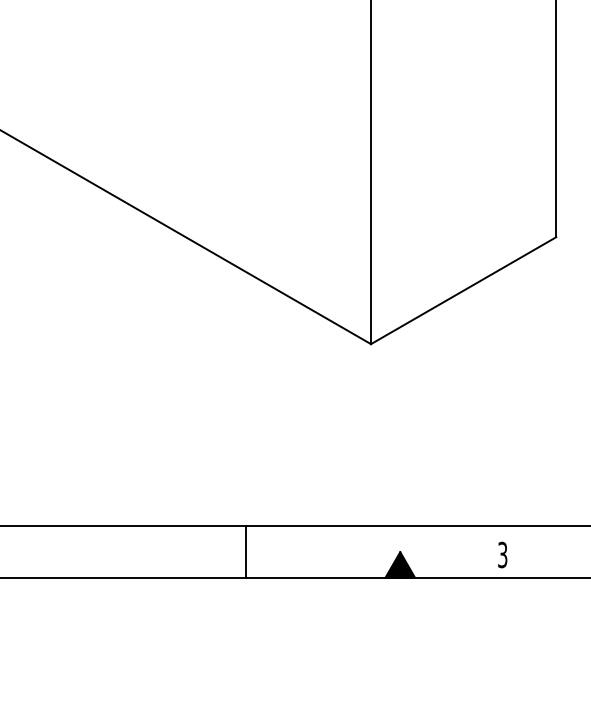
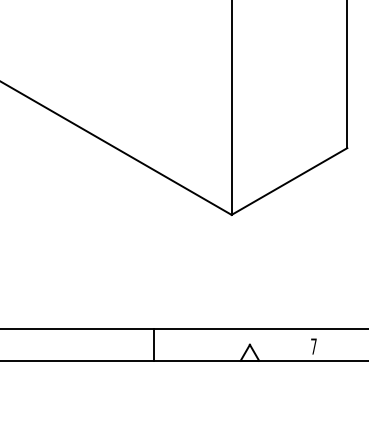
text: (502, 554) -> (313, 346), 3 -> 7
fill: (399, 564) -> (249, 352), removed

